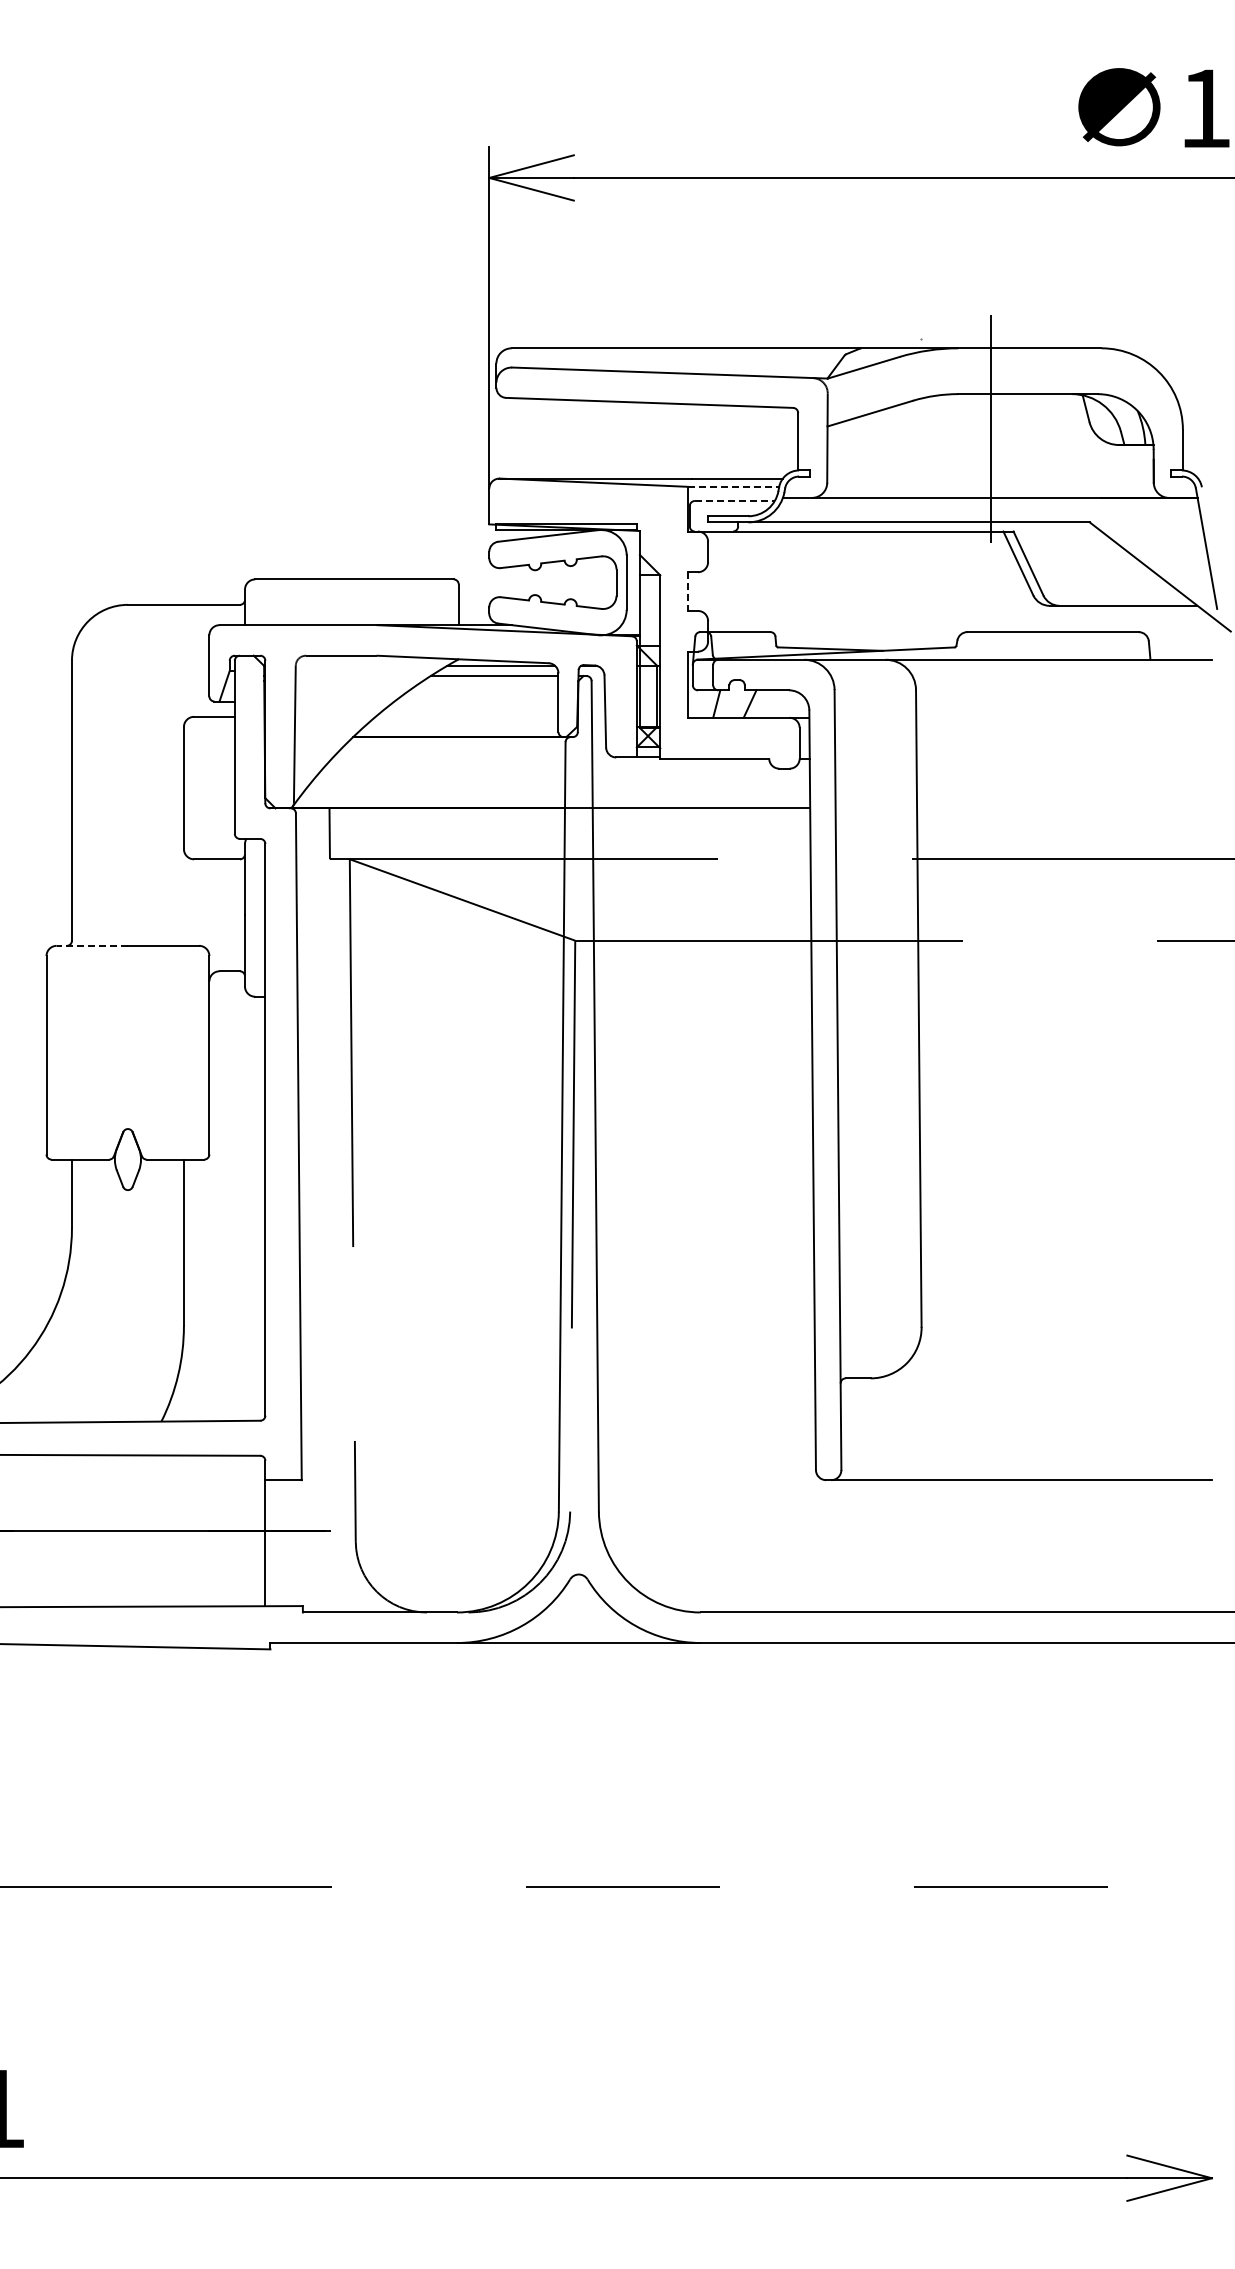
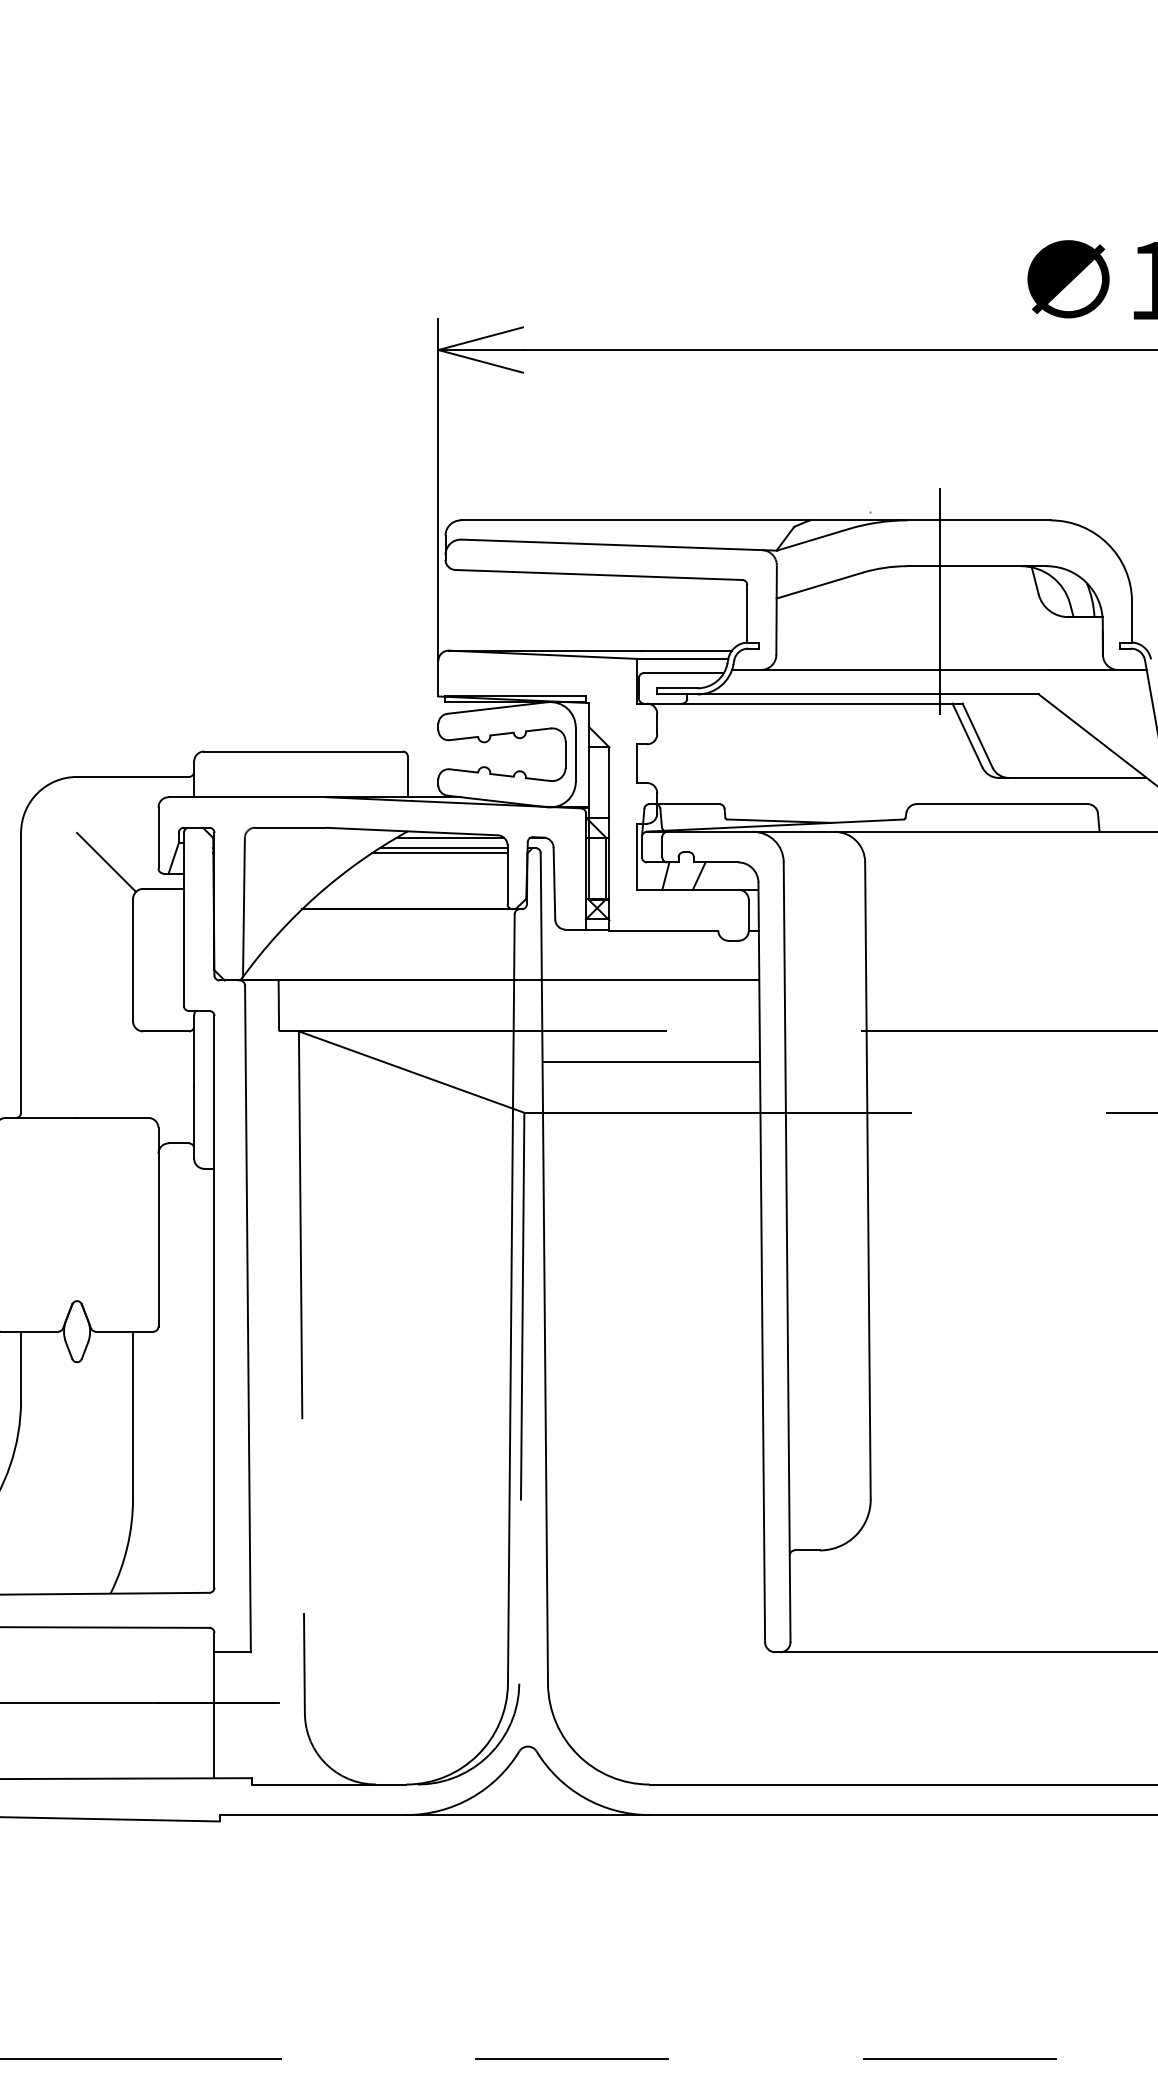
line: (733, 486) -> (682, 658), dashed -> solid
line: (734, 500) -> (683, 672), dashed -> solid
line: (687, 592) -> (636, 764), dashed -> solid
line: (490, 681) -> (439, 853), added
line: (156, 689) -> (105, 861), added
line: (701, 889) -> (650, 1061), added
line: (92, 945) -> (41, 1117), dashed -> solid

